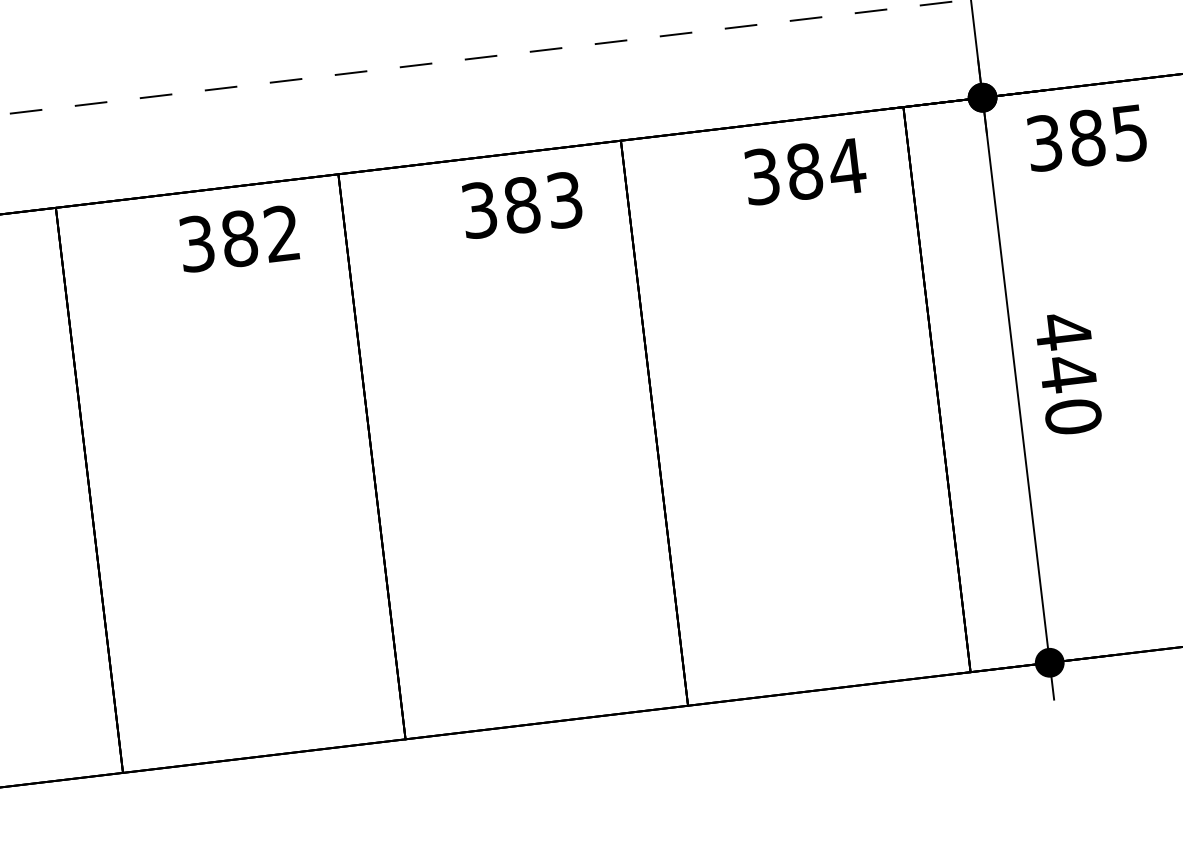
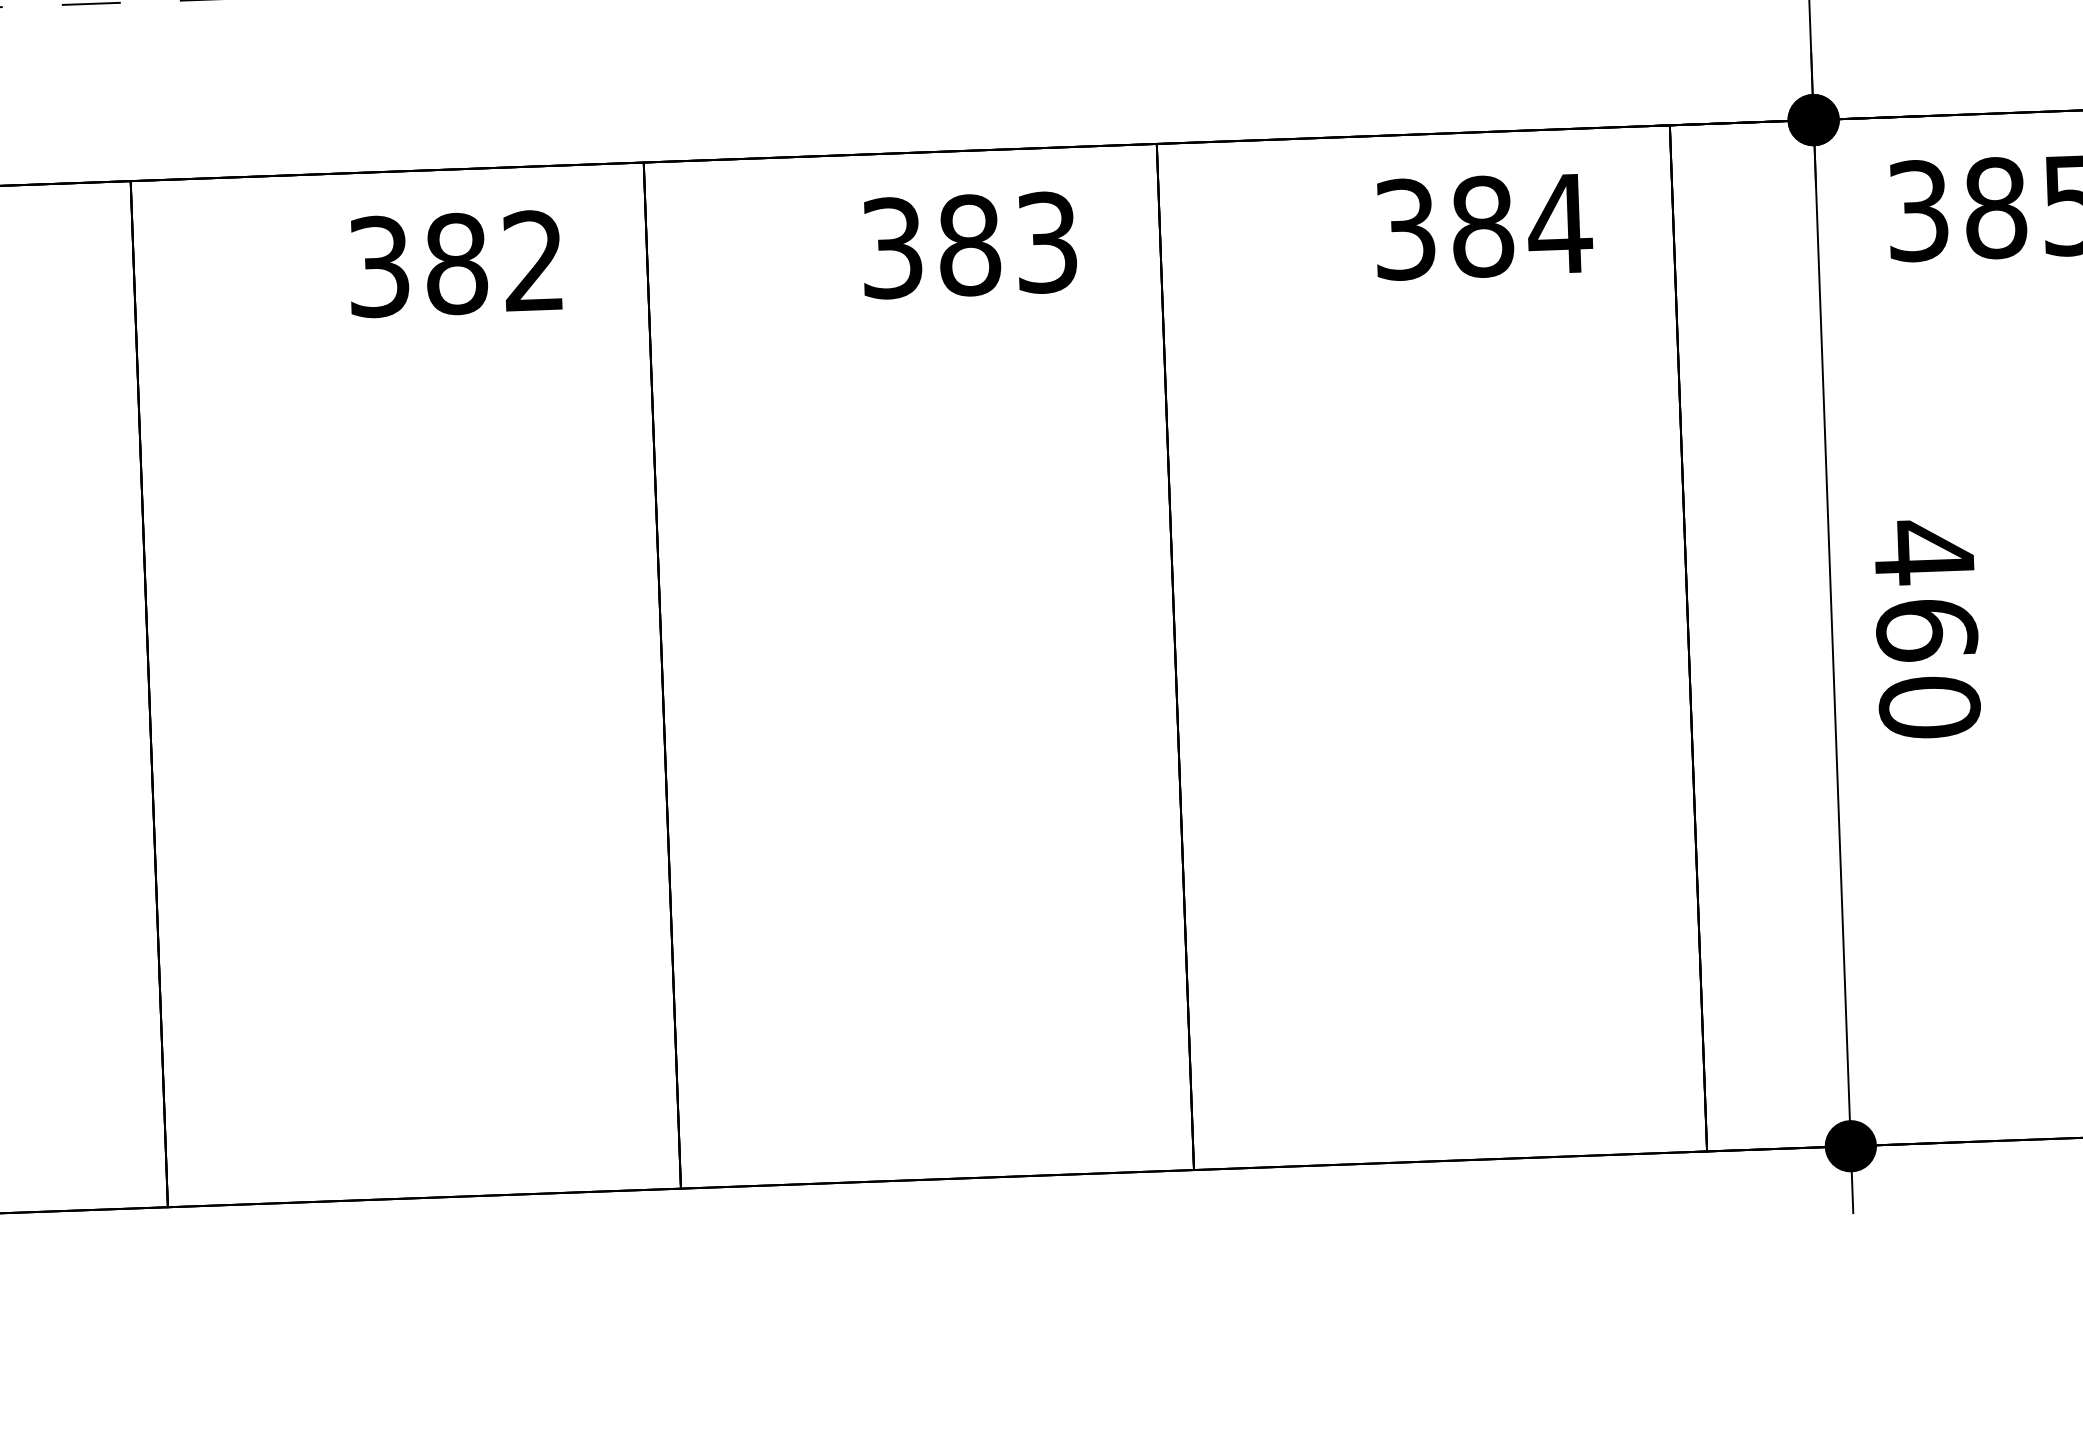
text: (1068, 375) -> (1927, 632), 440 -> 460

